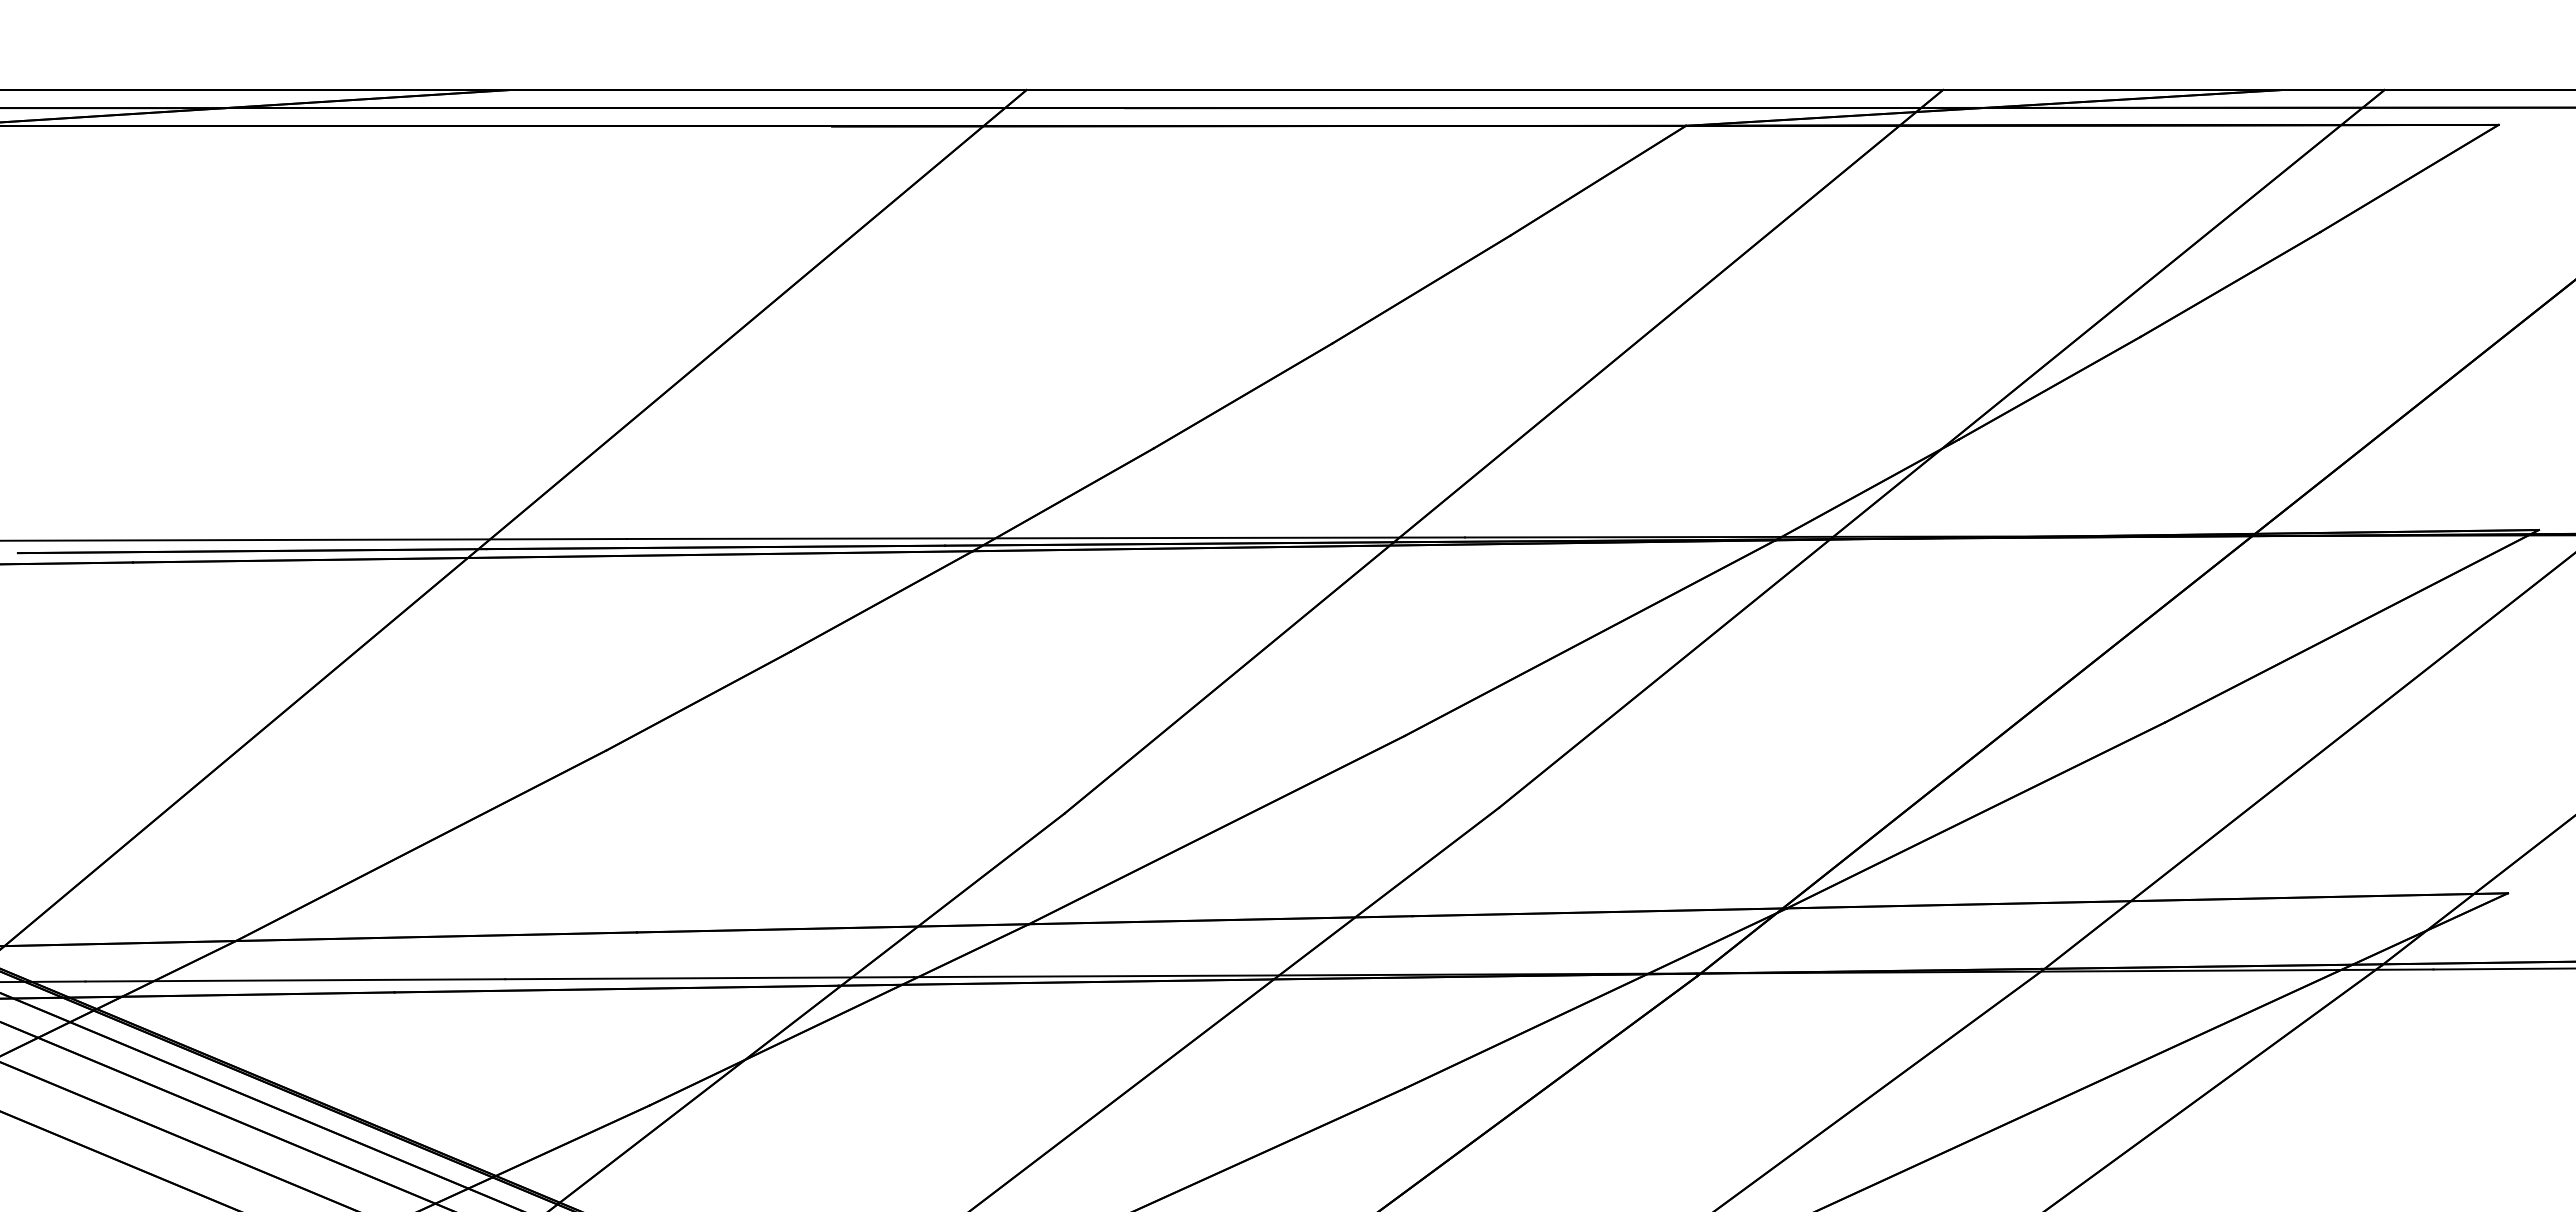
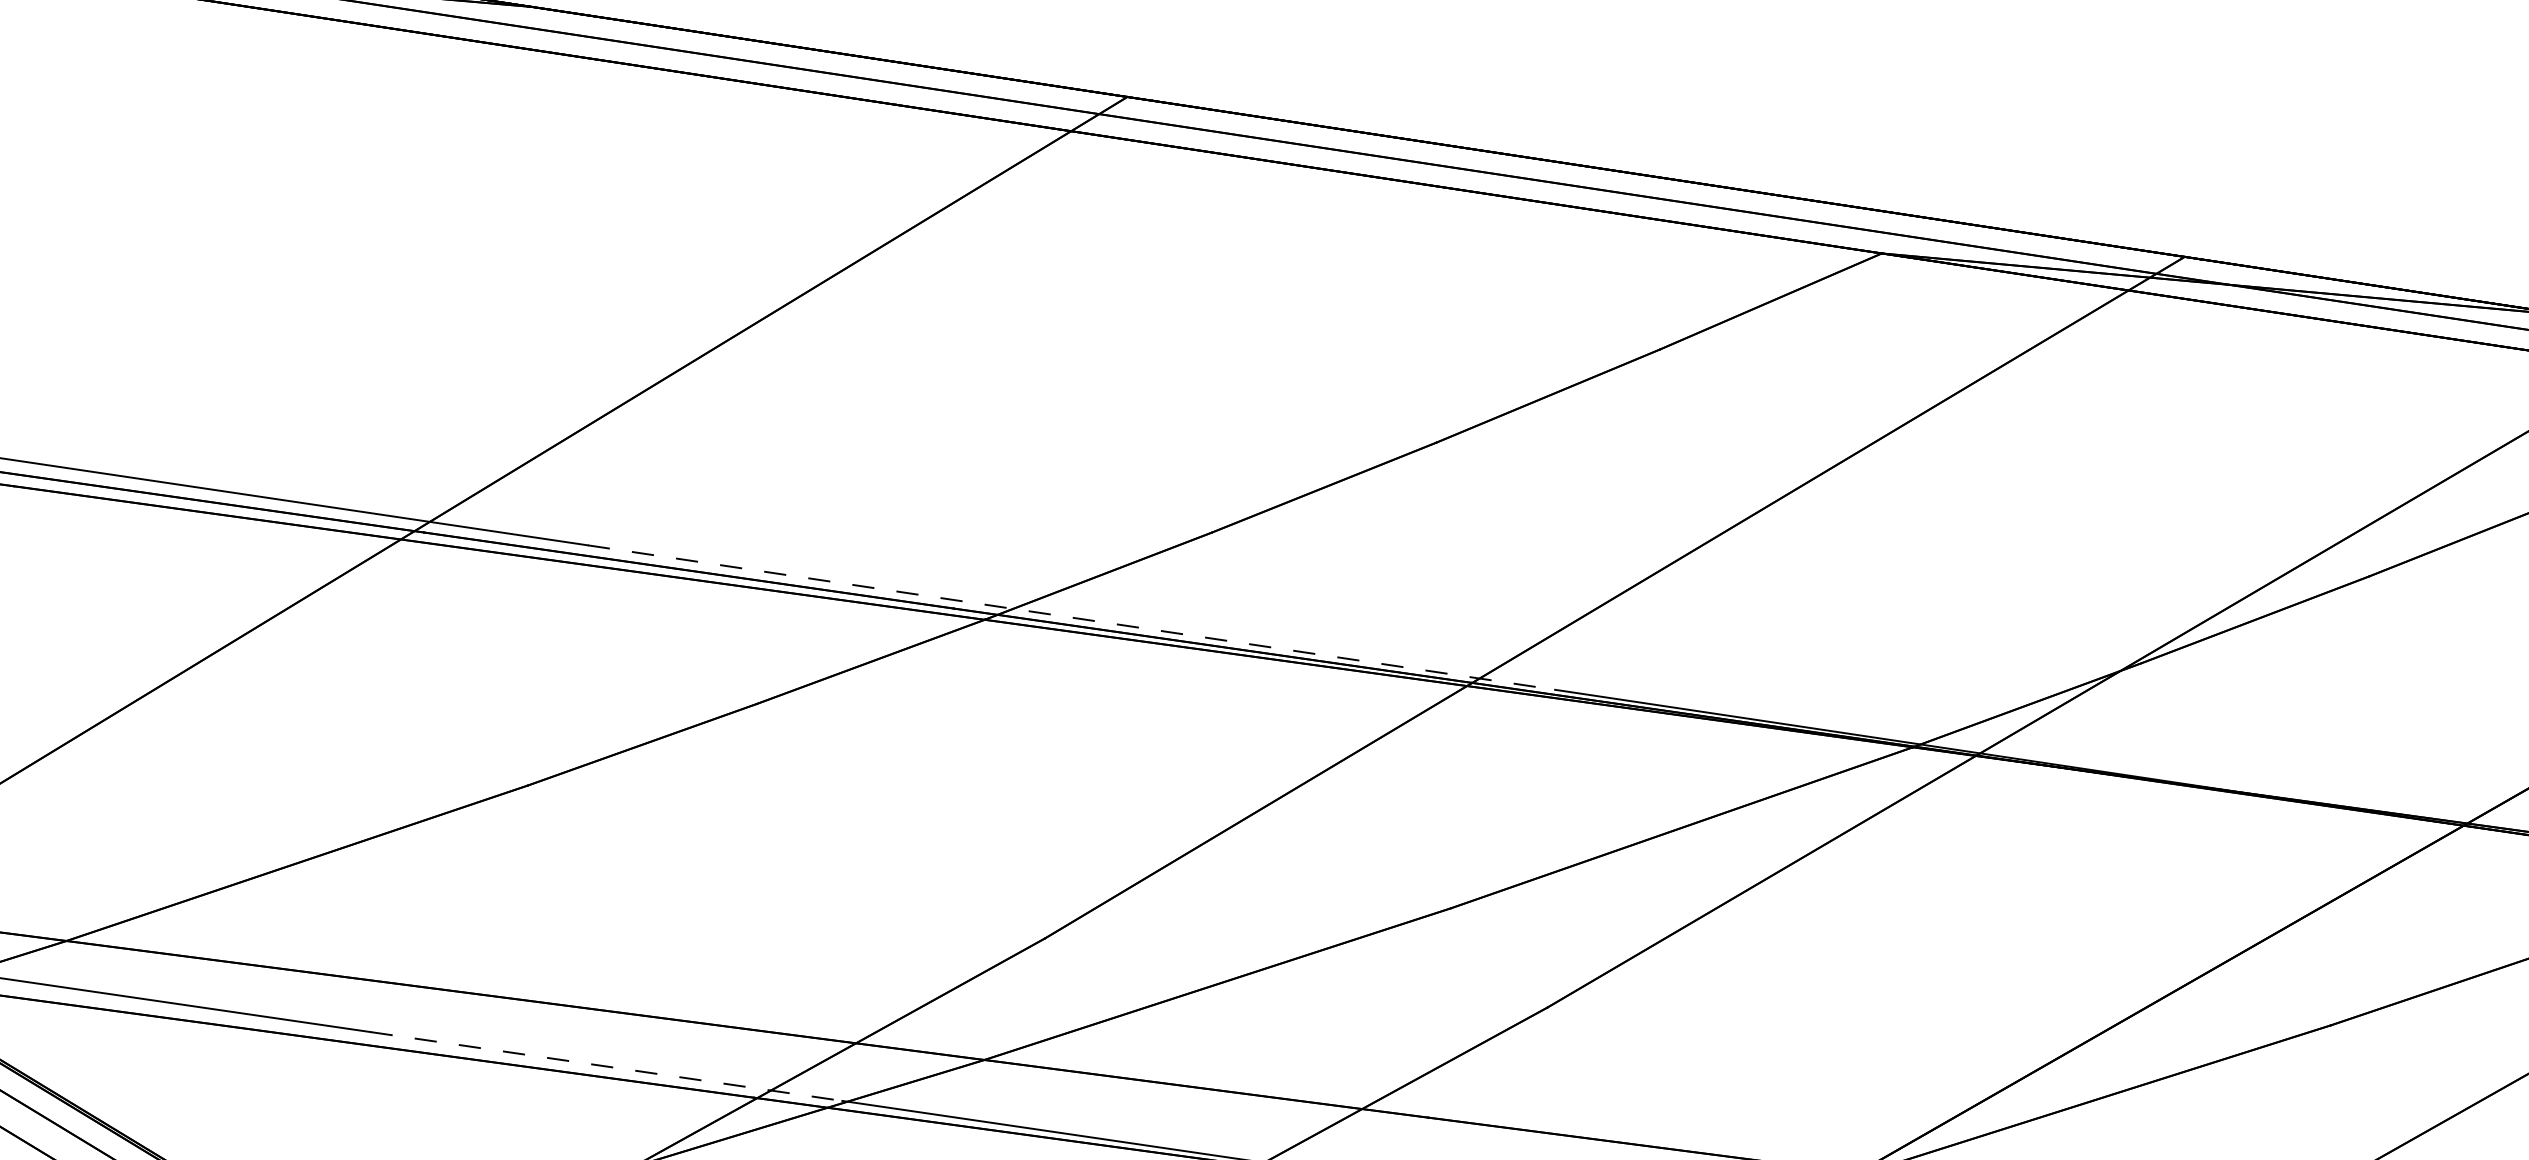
line: (1046, 538) -> (1071, 617), solid -> dashed
line: (710, 978) -> (607, 1067), solid -> dashed

